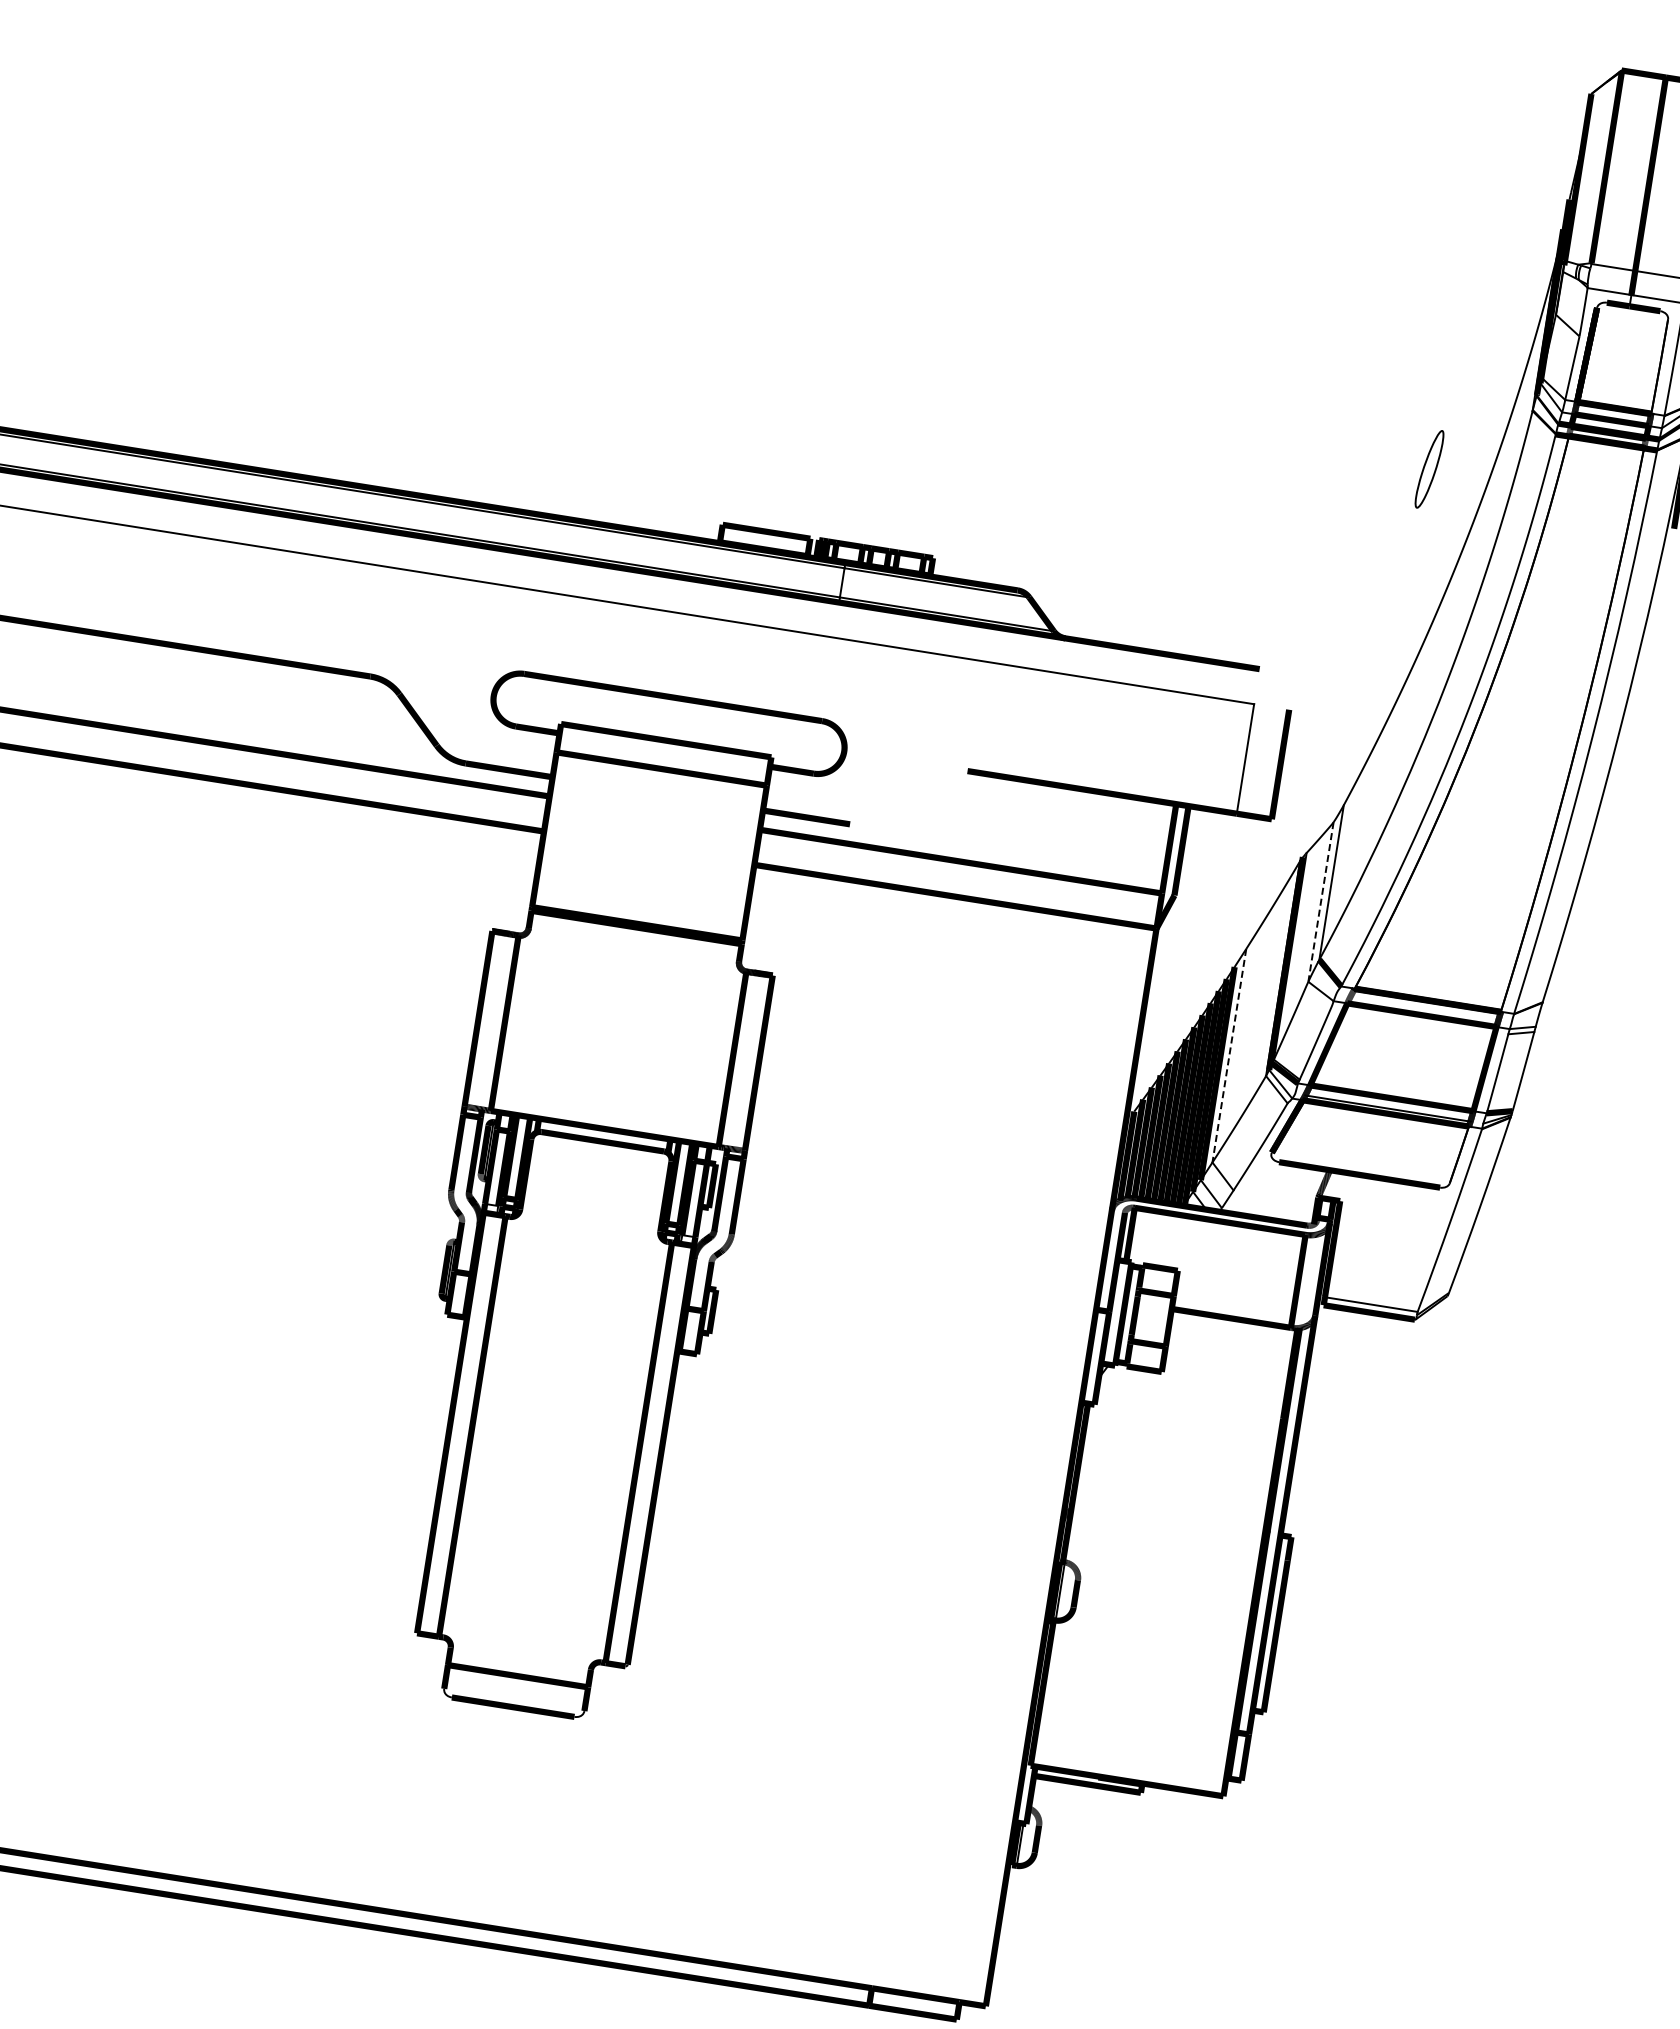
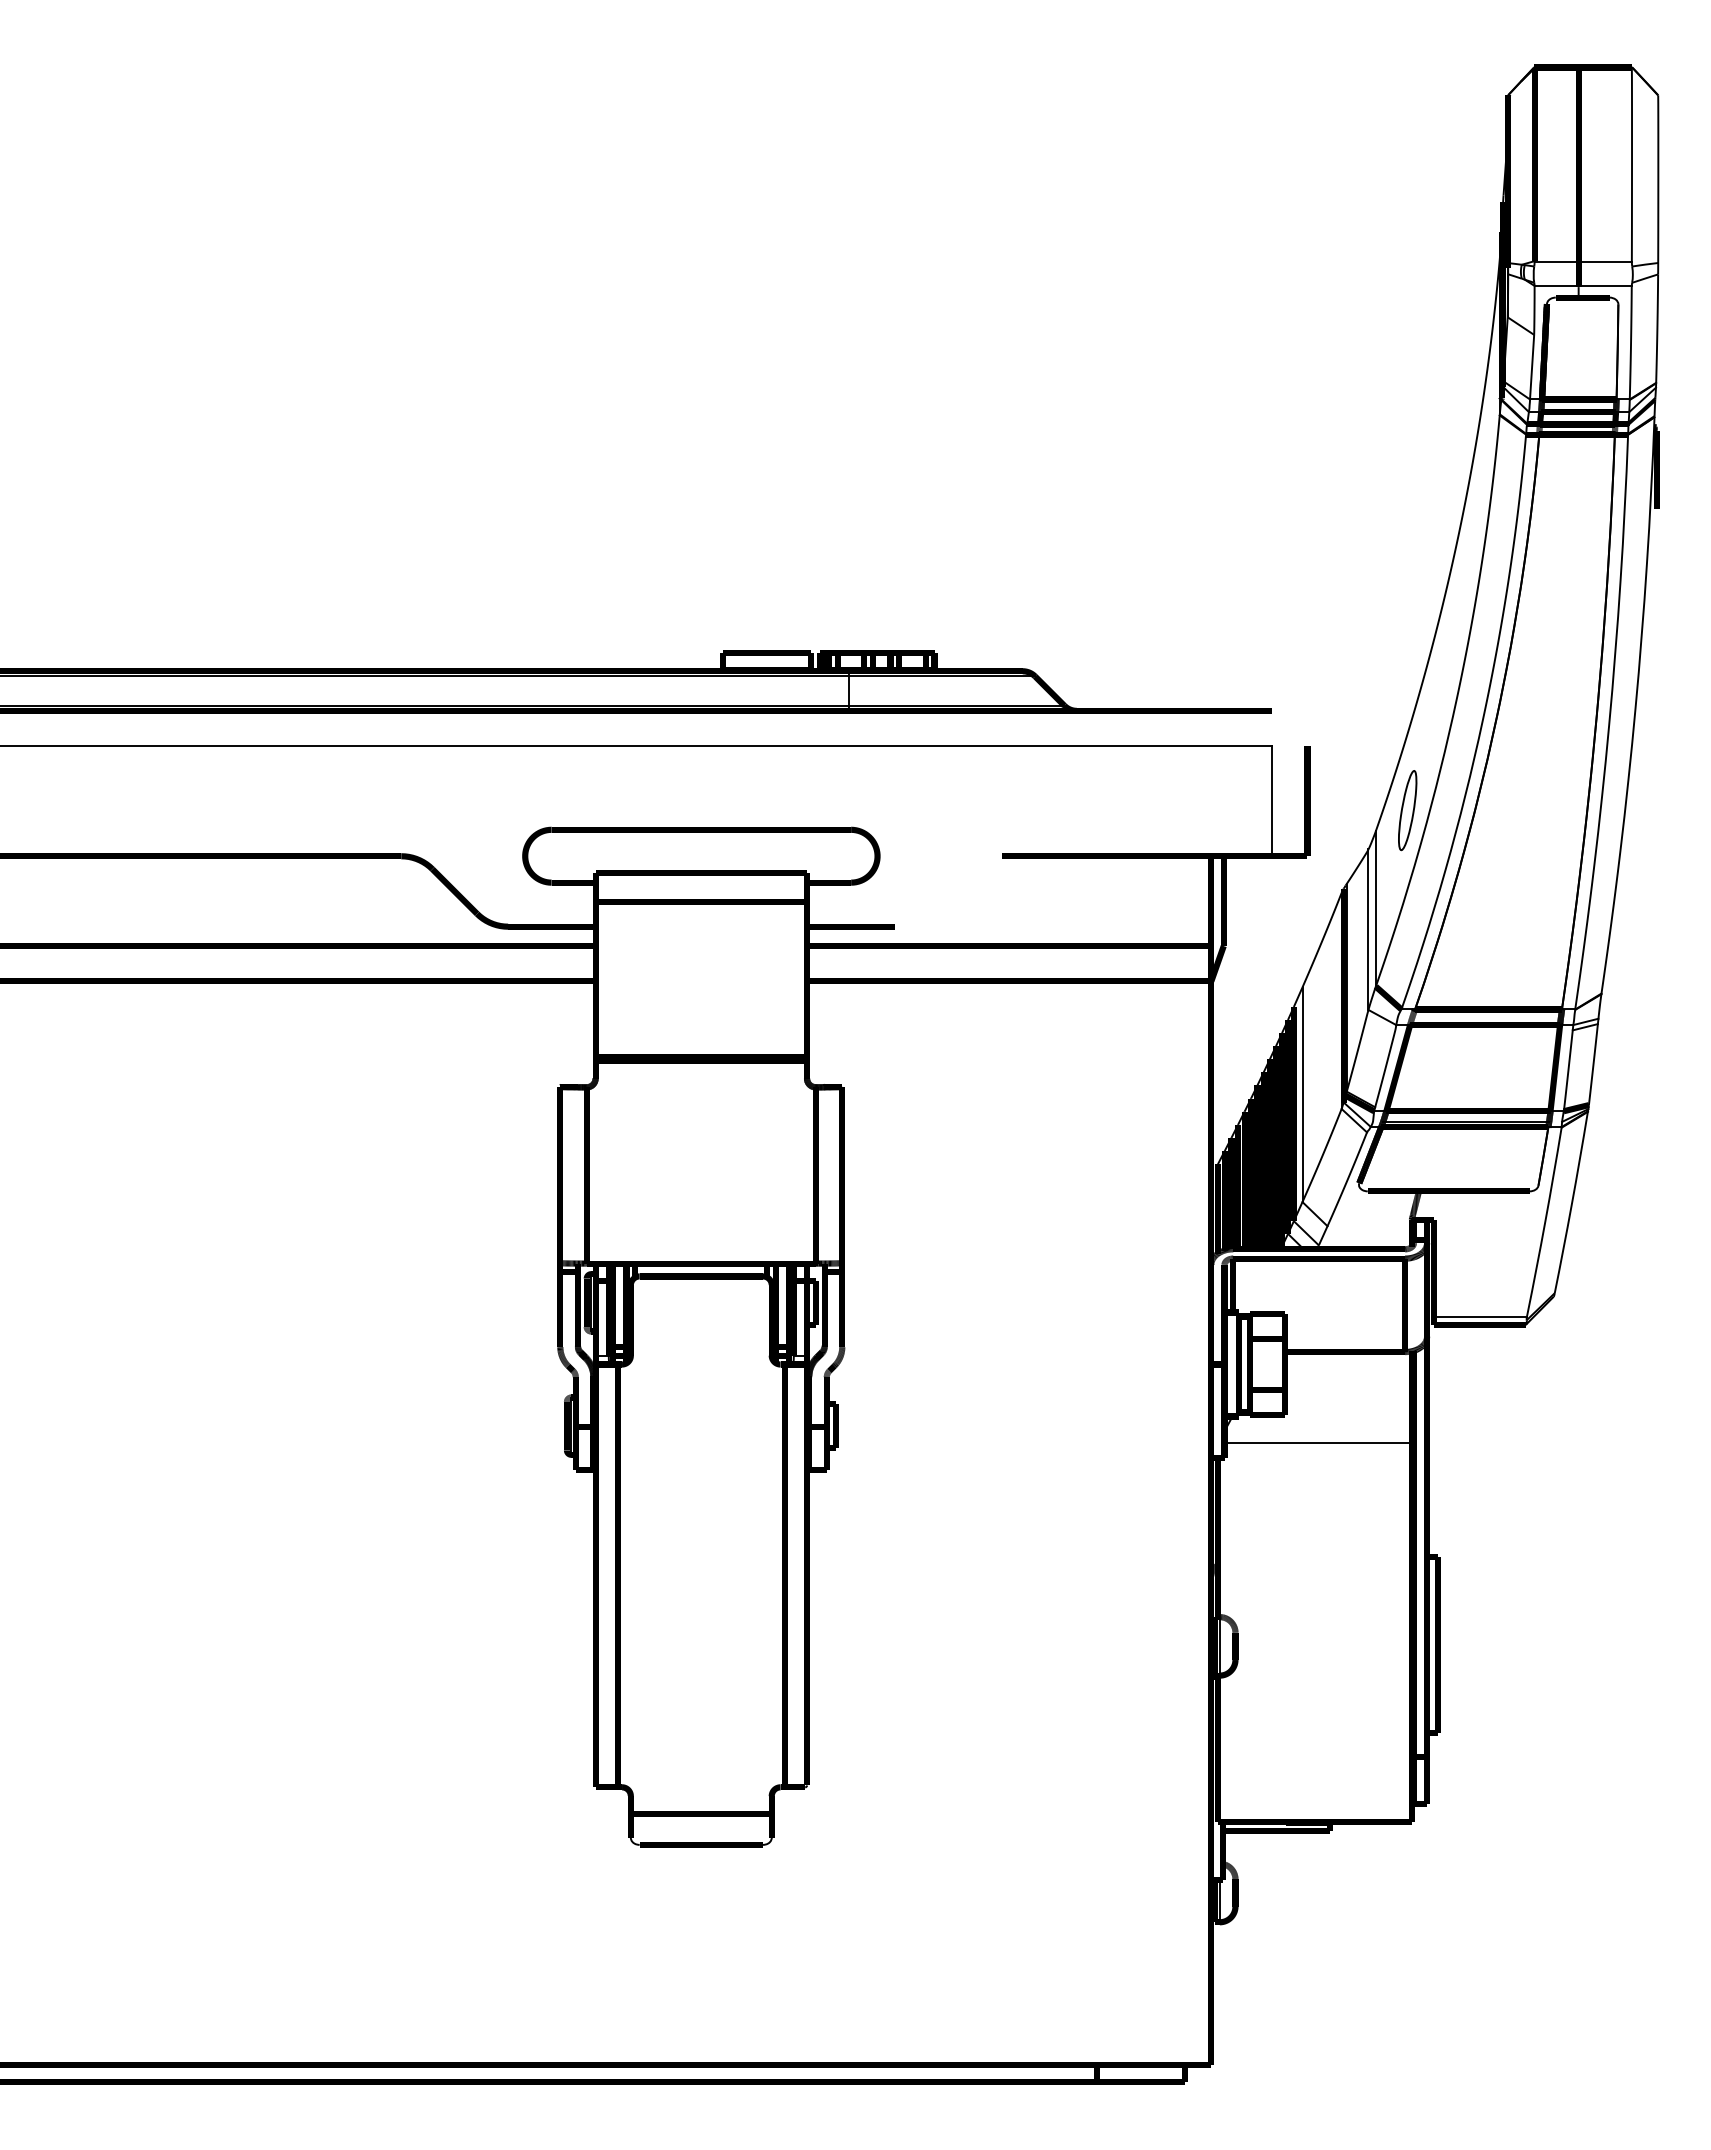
part: (1429, 469) -> (1407, 810), moved
line: (1320, 902) -> (1368, 930), dashed -> solid
line: (1229, 1056) -> (1302, 1095), dashed -> solid
line: (1189, 1404) -> (1317, 1442), added

